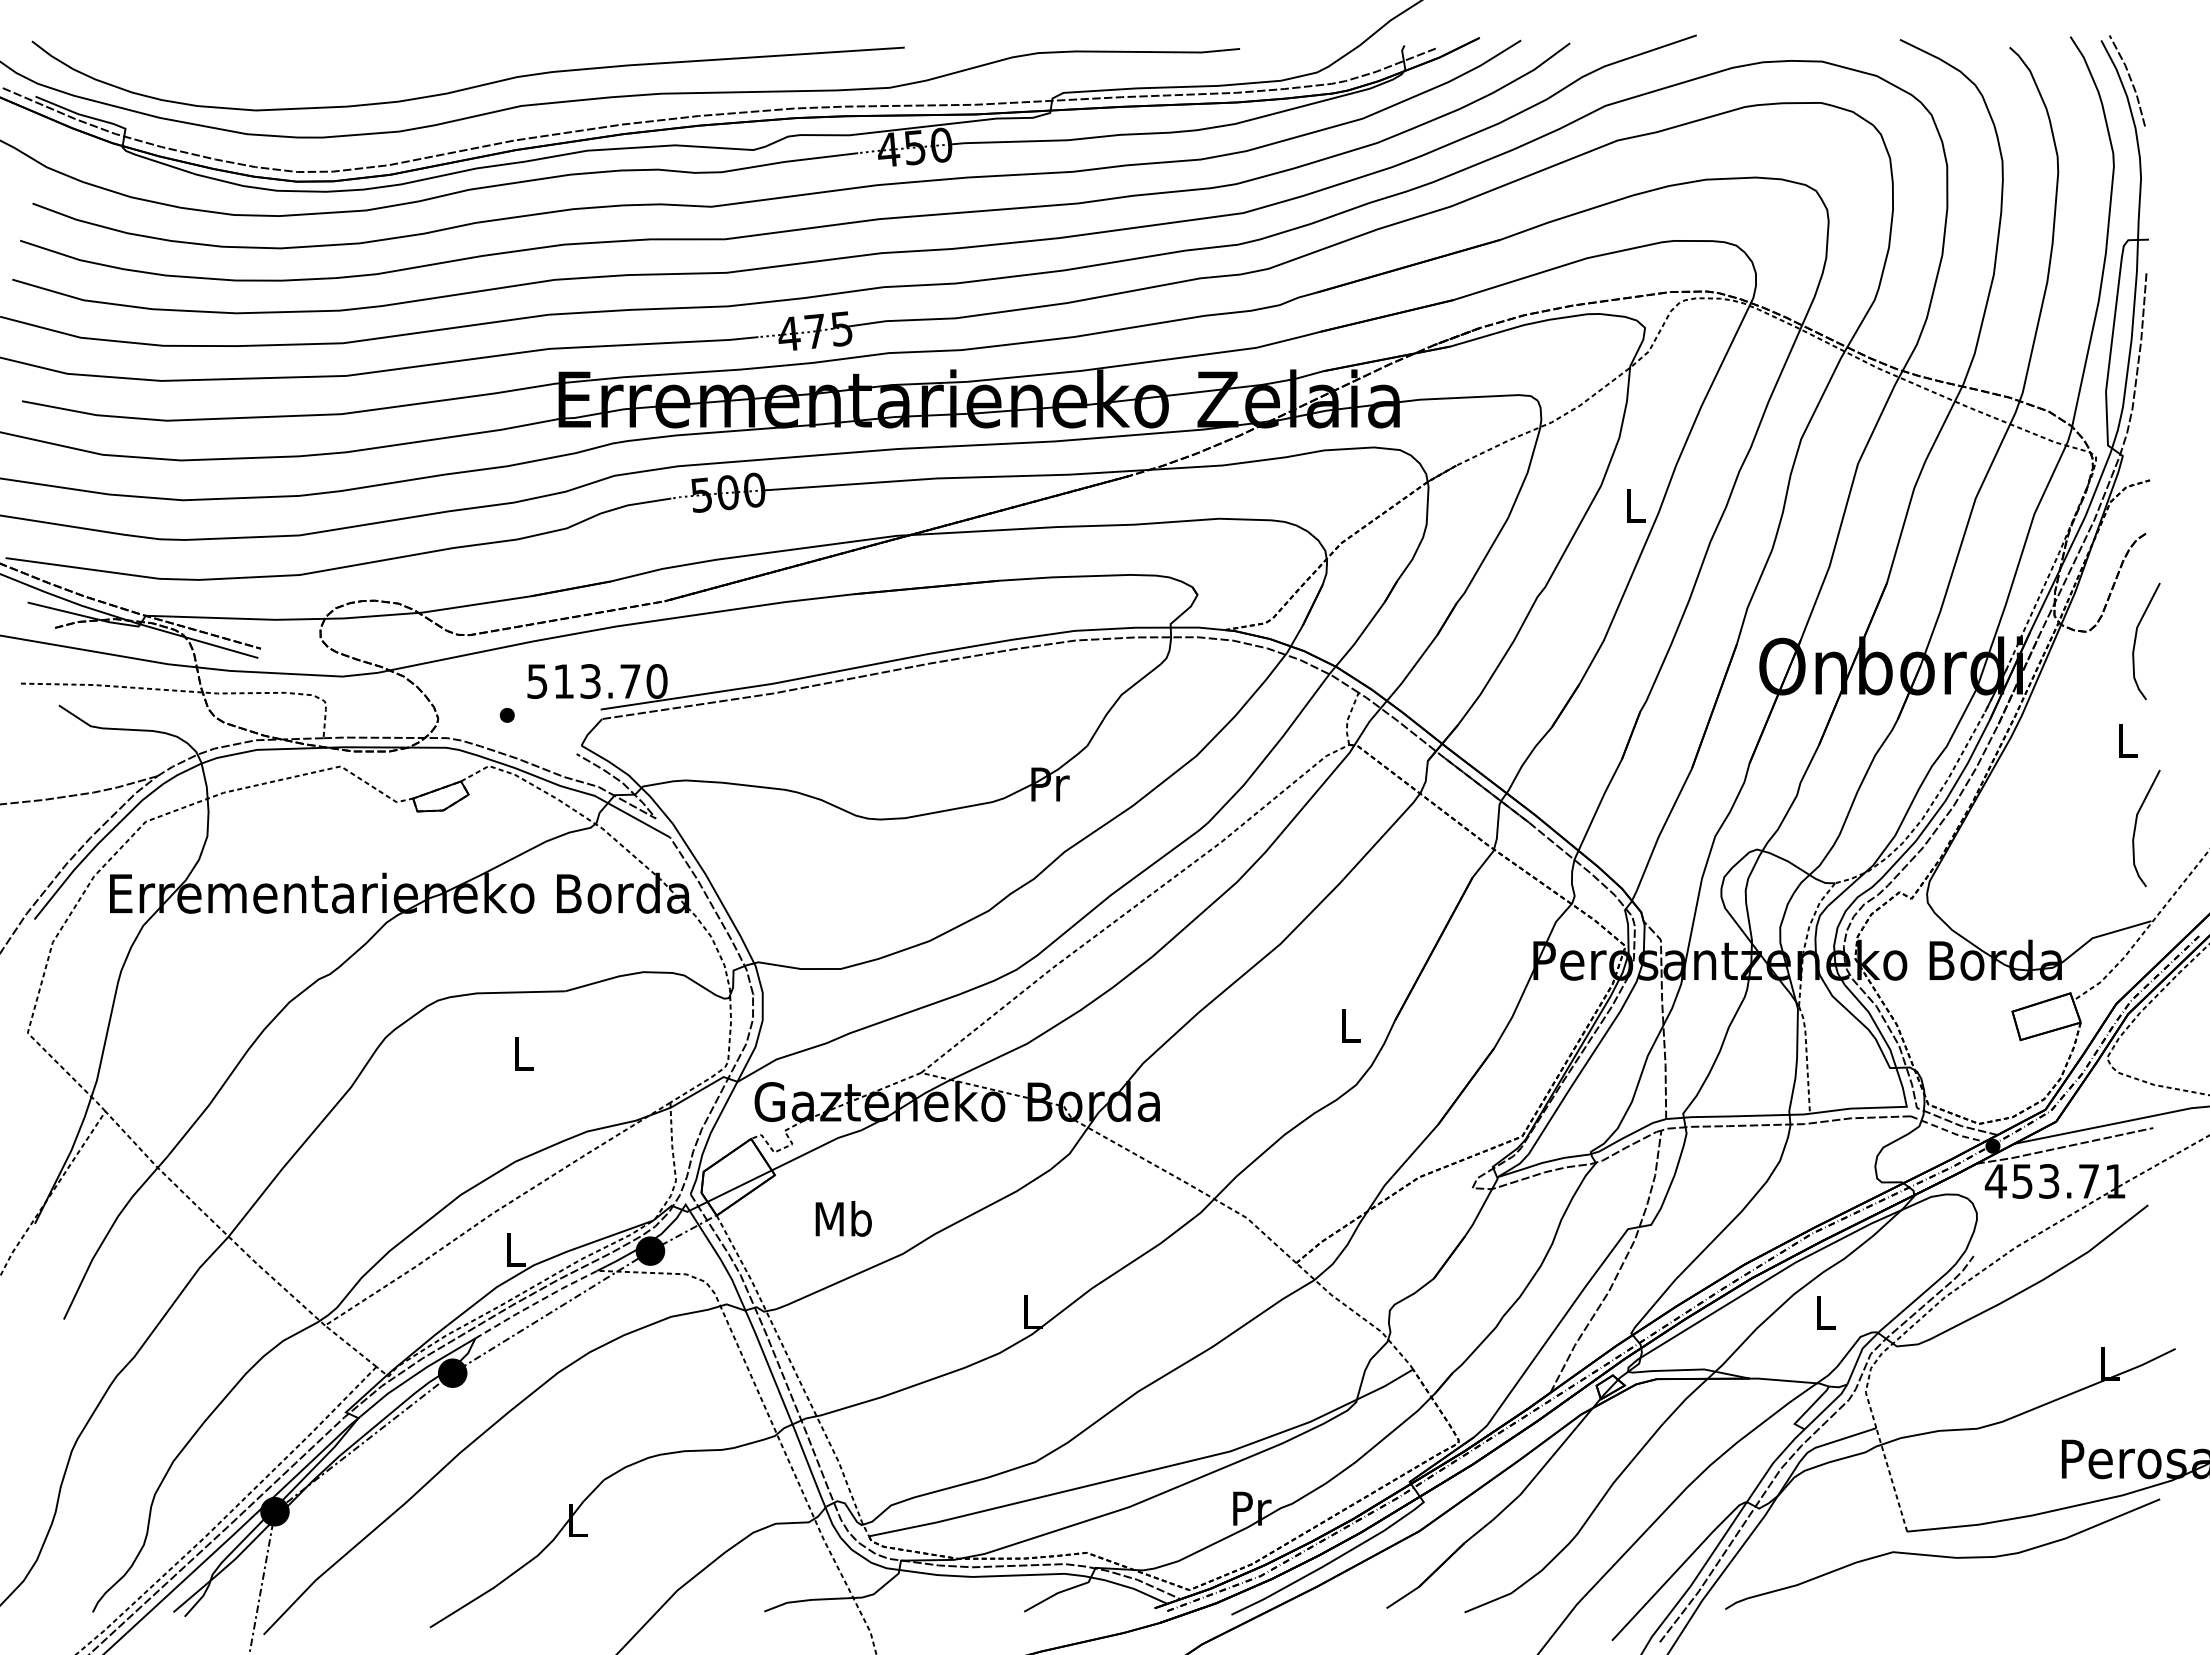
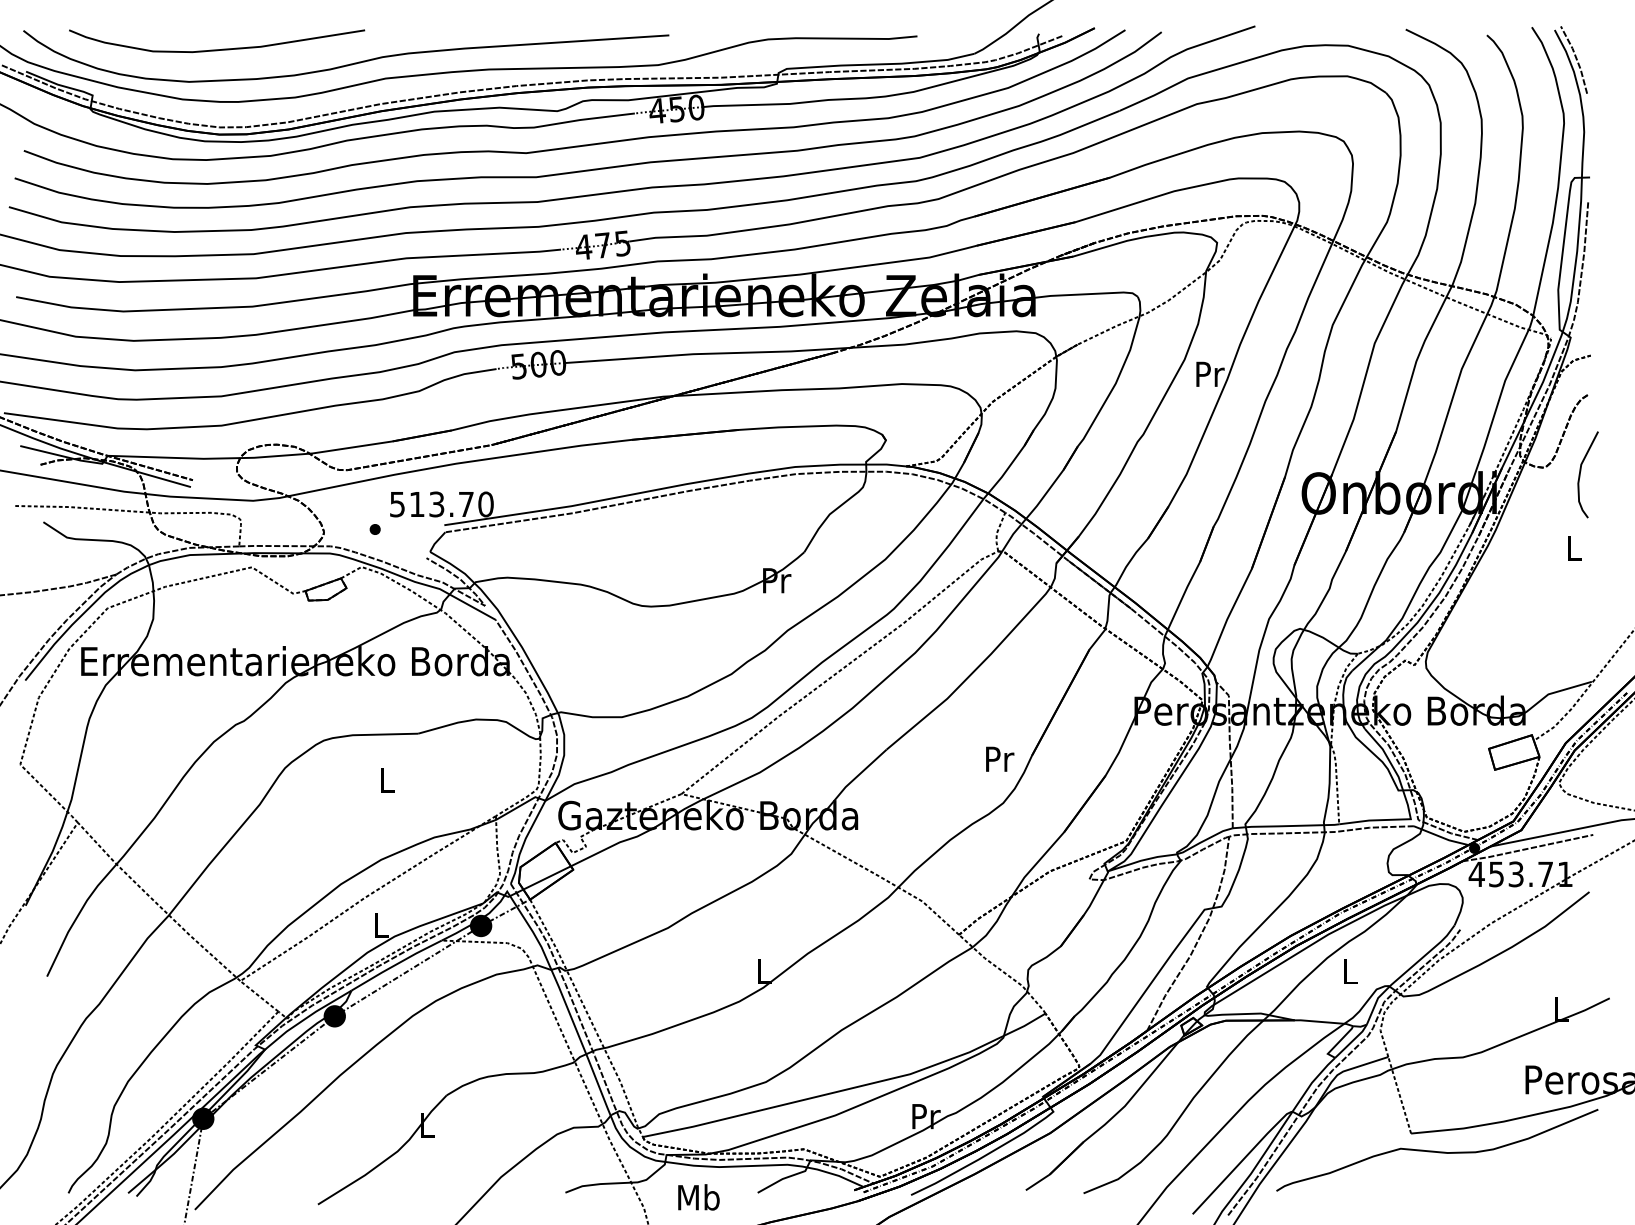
curve: (293, 66) -> (216, 49), added
text: (1636, 505) -> (1210, 374), L -> Pr
curve: (2136, 826) -> (1580, 611), removed
text: (1351, 1025) -> (999, 759), L -> Pr
line: (1947, 1130) -> (1440, 836), dashed -> solid
text: (843, 1218) -> (698, 1197), moved
line: (535, 1303) -> (396, 964), dashed -> solid

